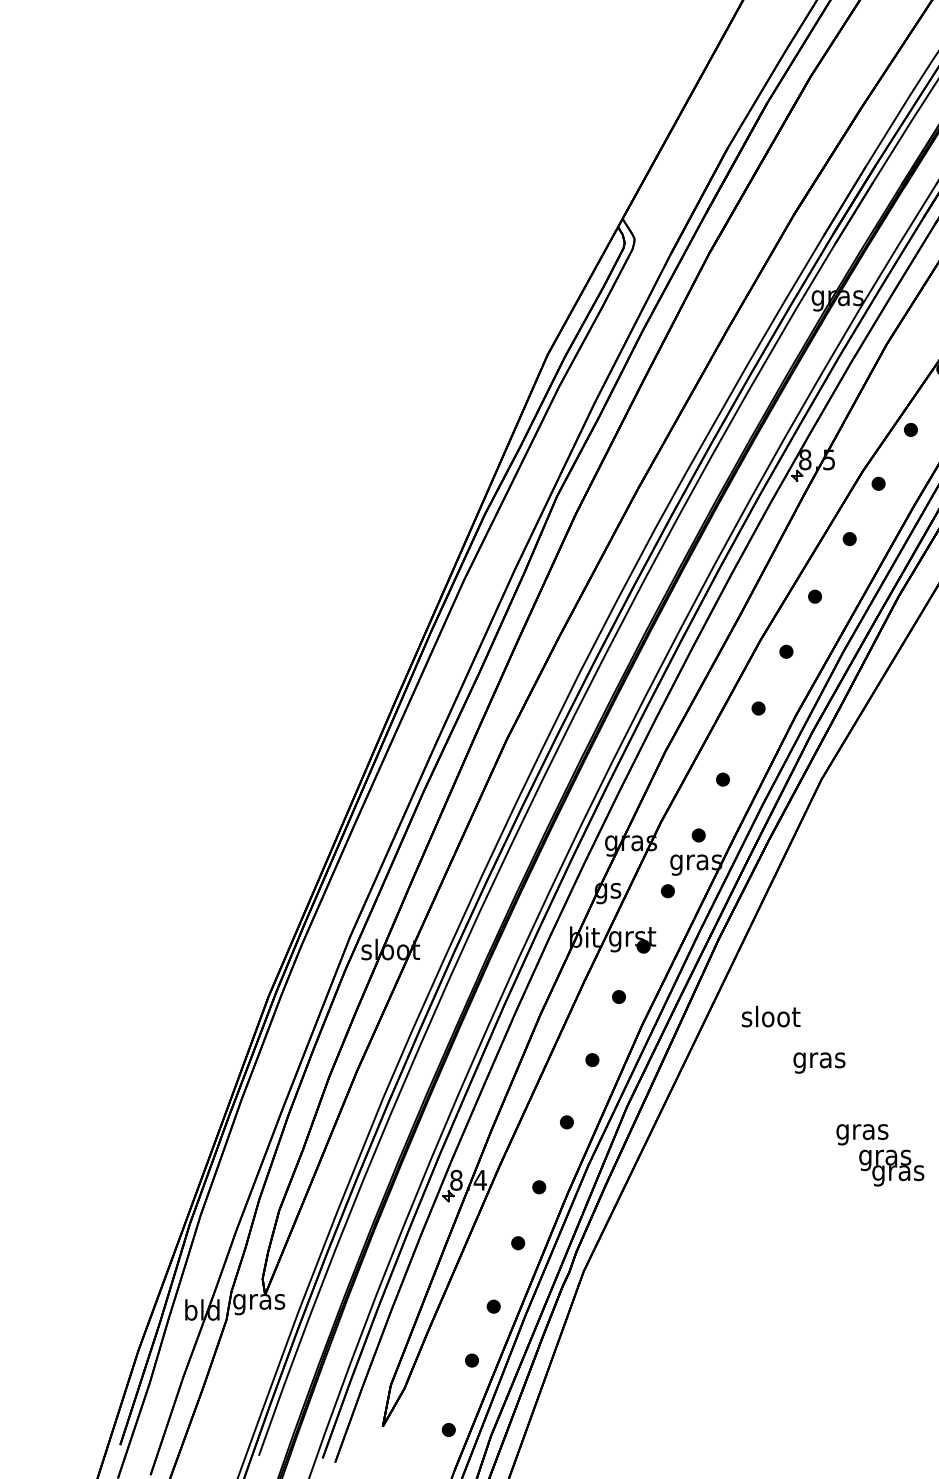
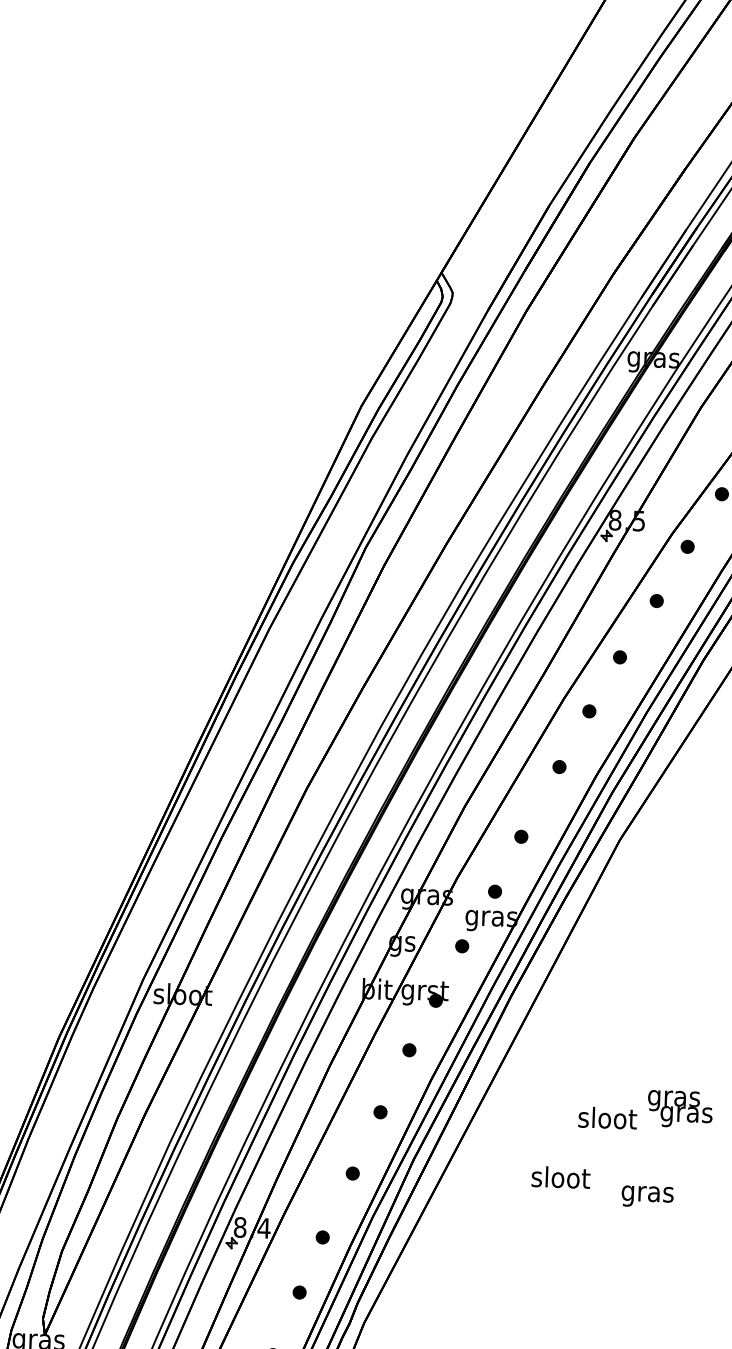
text: (770, 1016) -> (560, 1177), moved
text: (819, 1059) -> (607, 1120), gras -> sloot
text: (891, 1167) -> (679, 1108), moved

